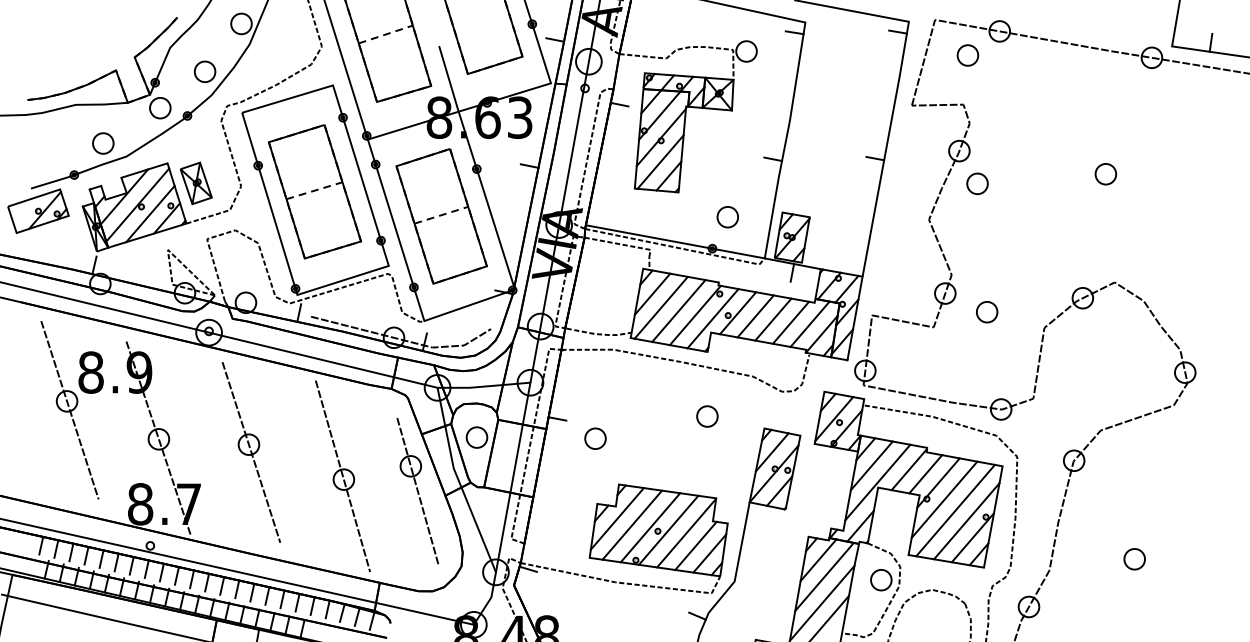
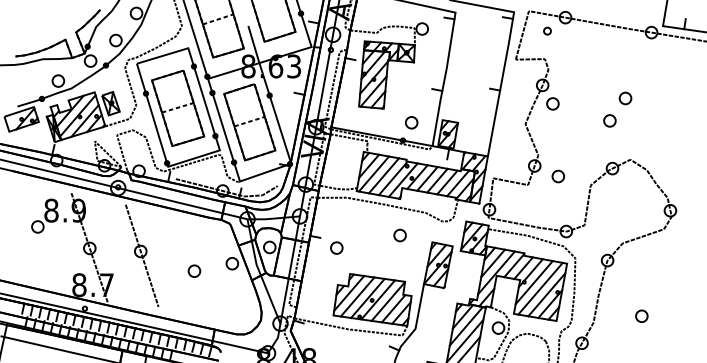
part: (967, 54) -> (547, 30), size x0.6
part: (1077, 213) -> (609, 120), added
line: (69, 409) -> (39, 231), removed
line: (342, 476) -> (193, 269), removed
line: (418, 490) -> (236, 277), removed

